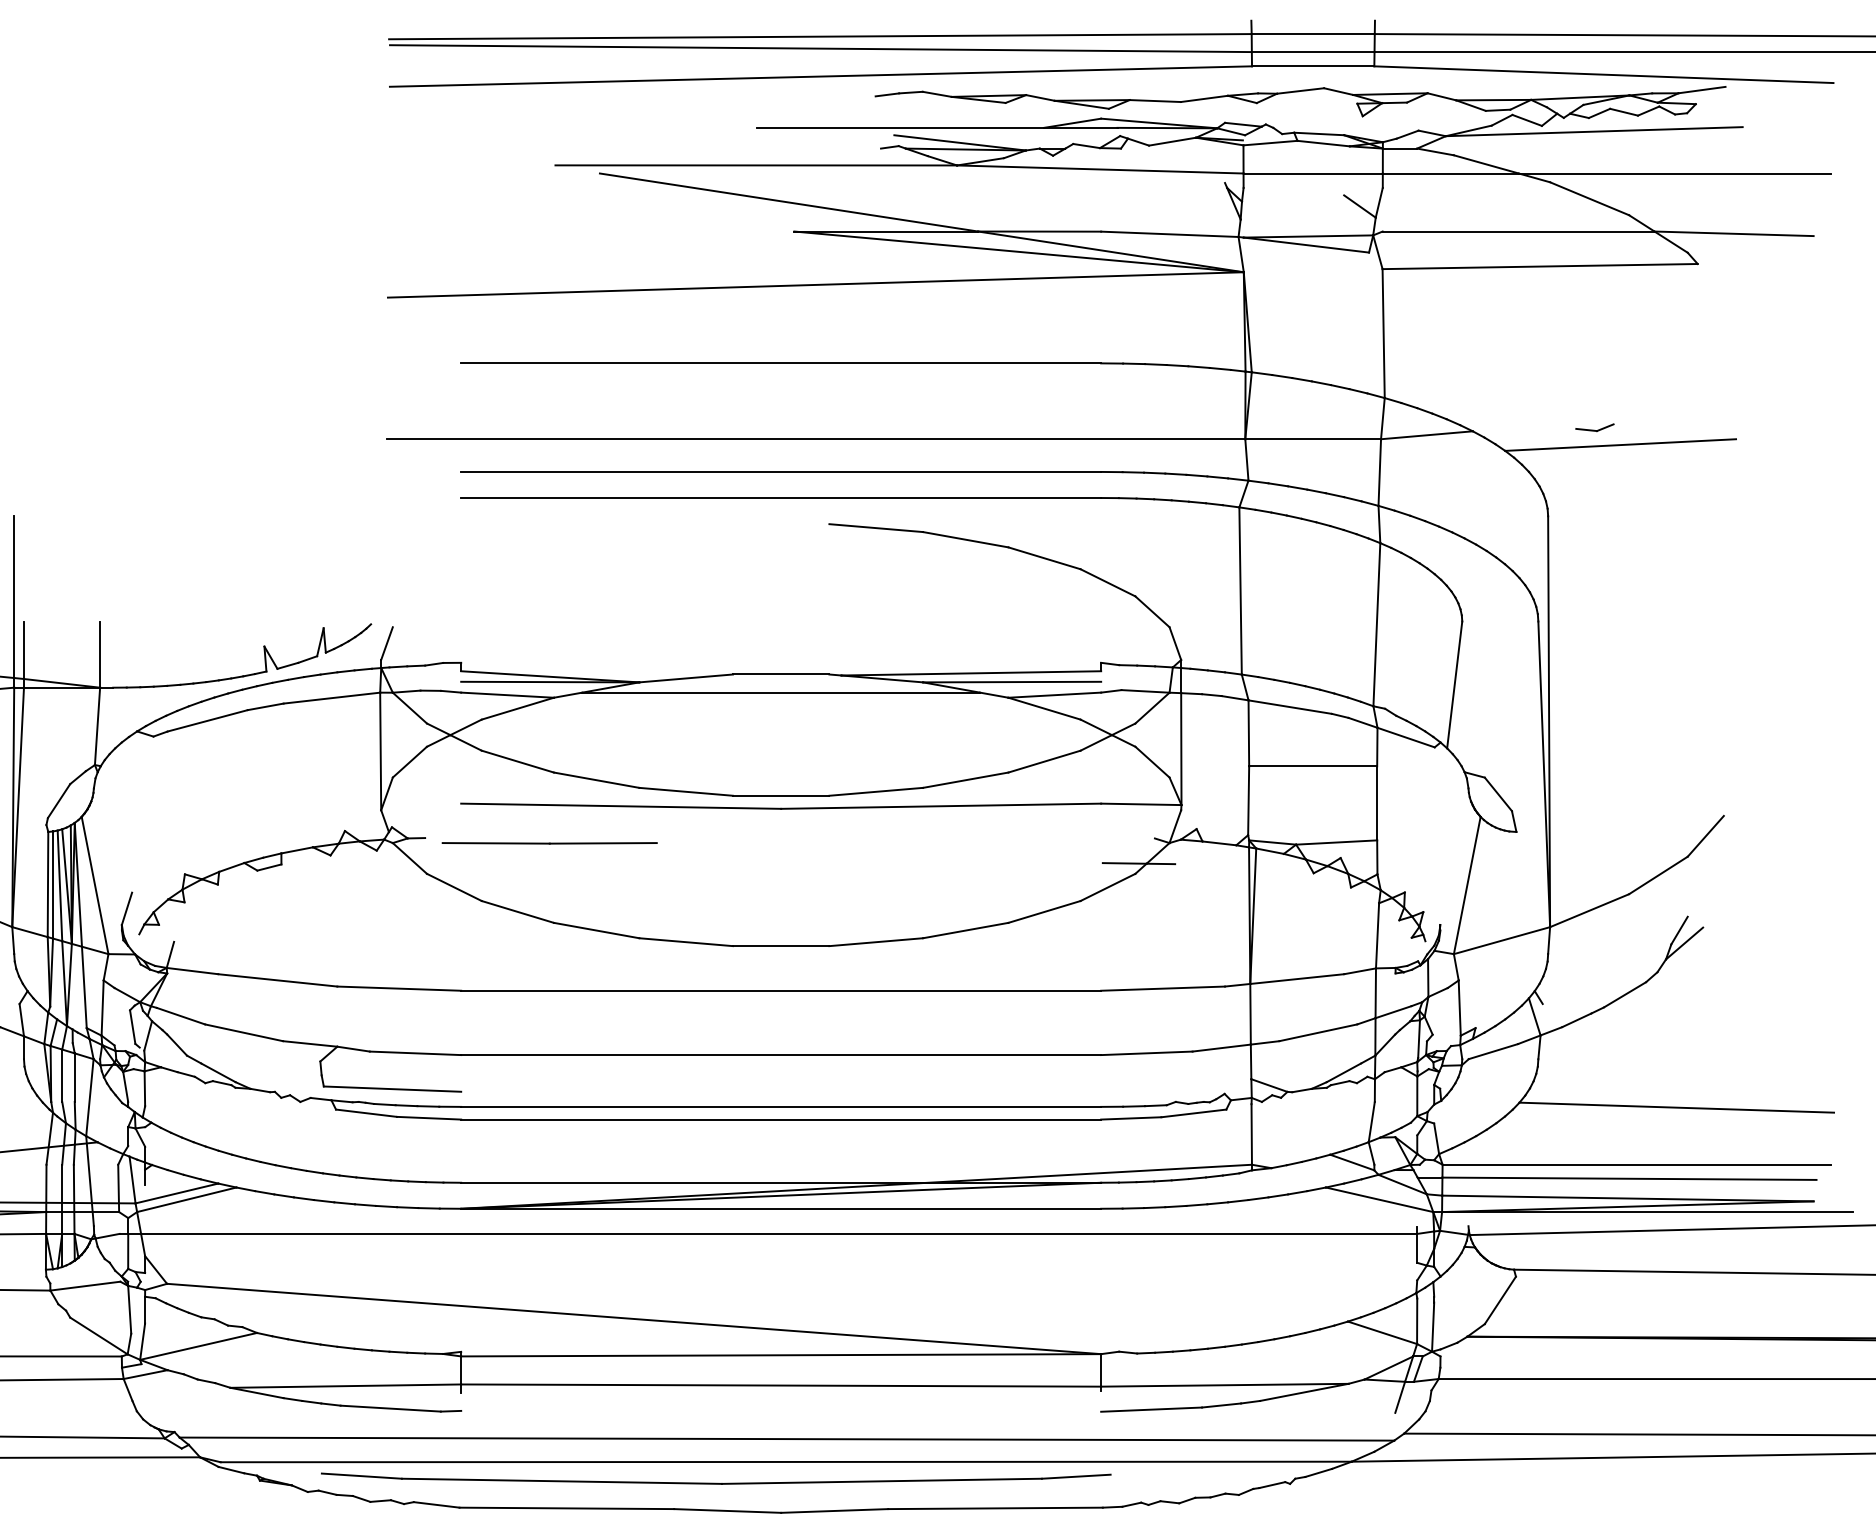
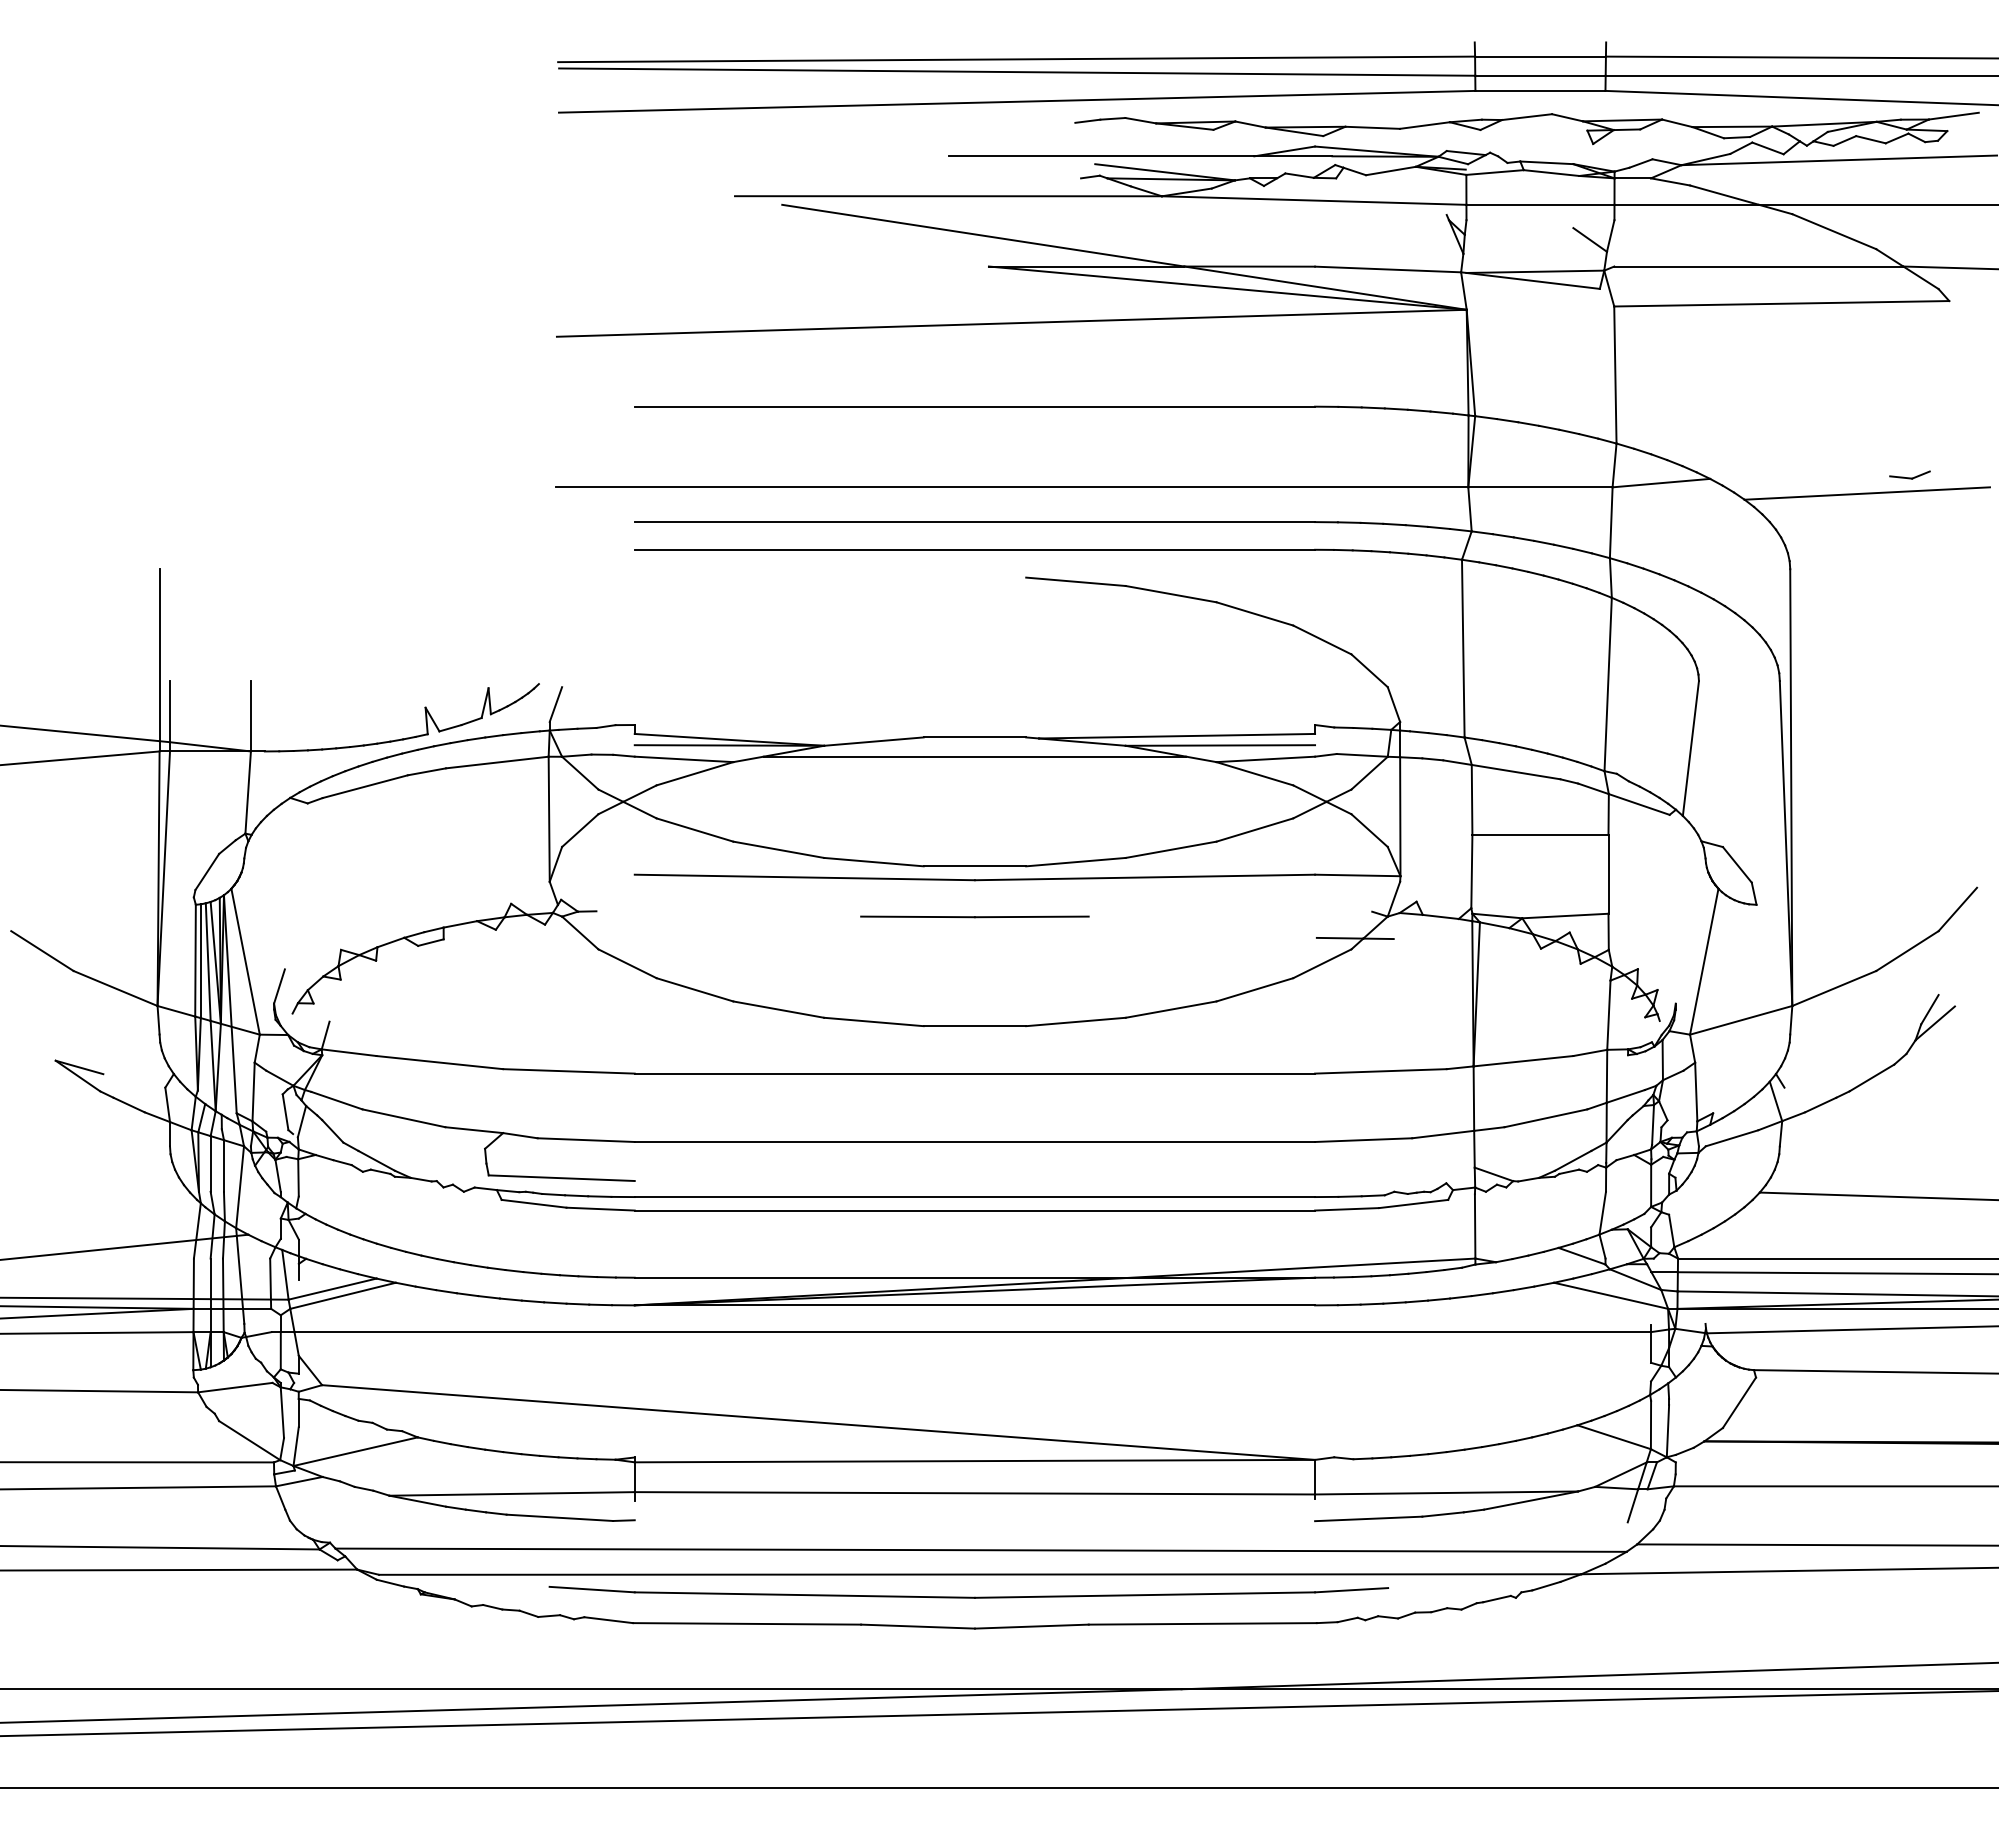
part: (1594, 427) -> (1909, 474), moved
line: (549, 842) -> (974, 916), moved
part: (715, 1478) -> (968, 1592), moved

